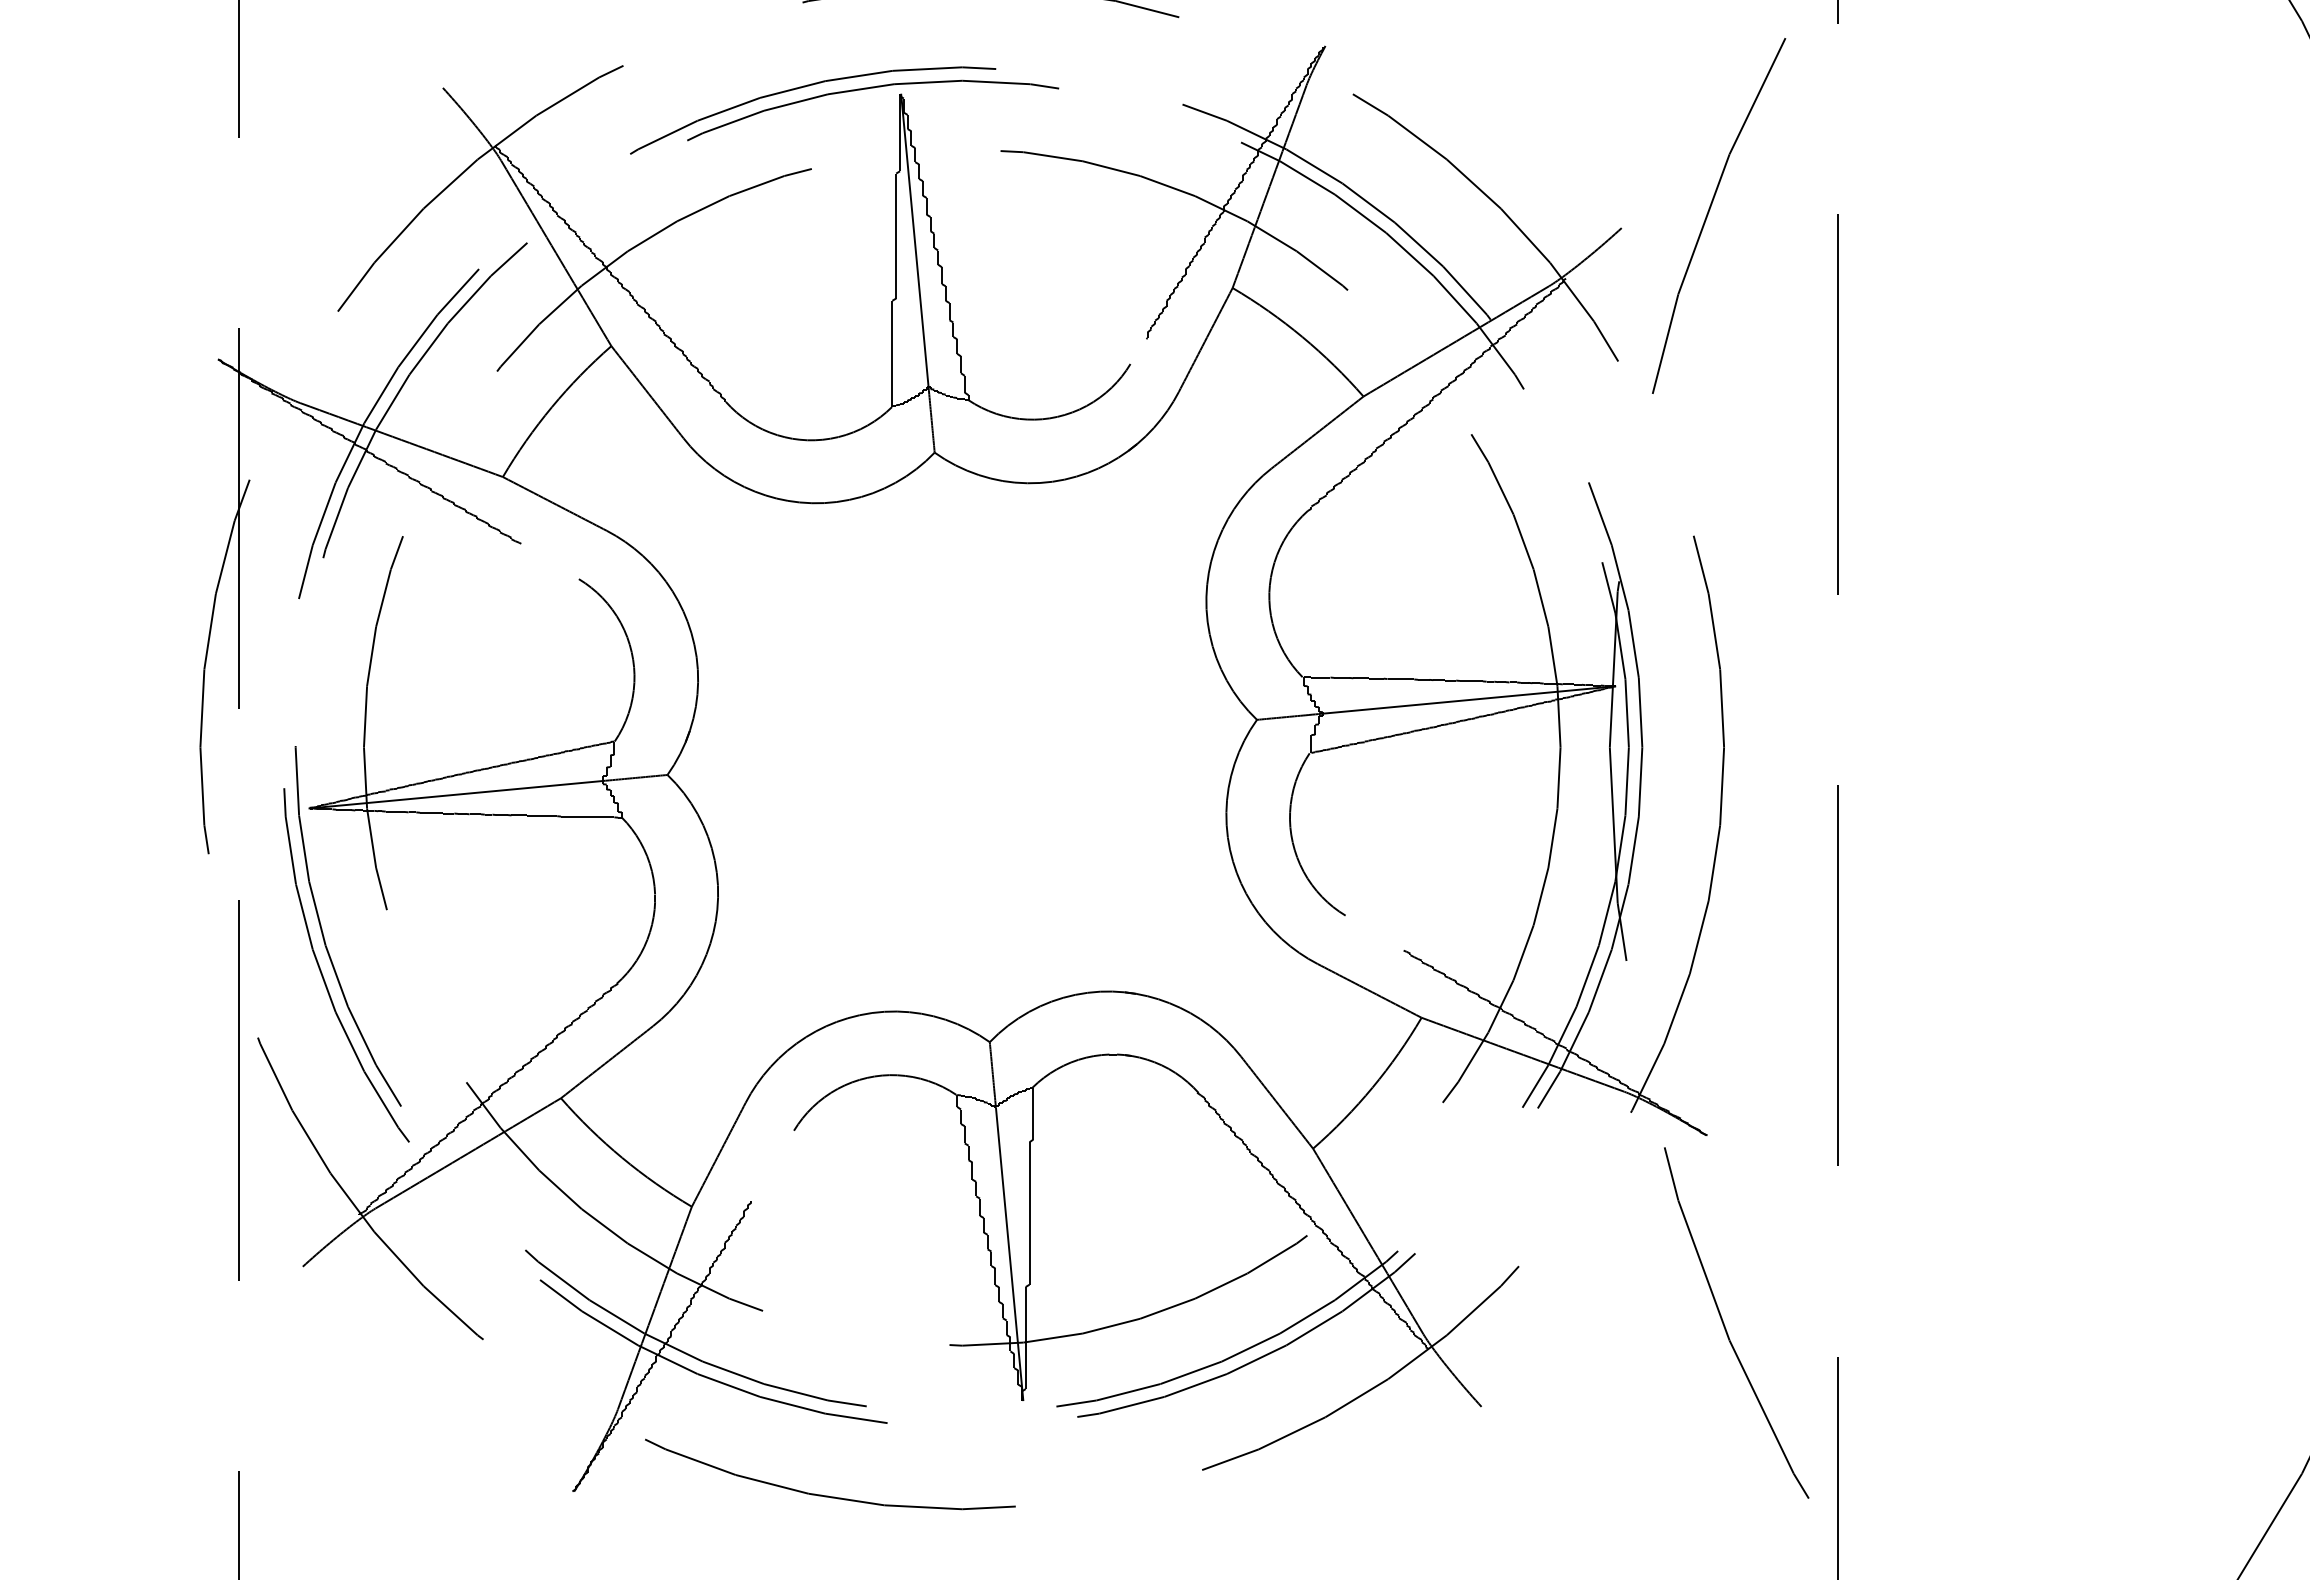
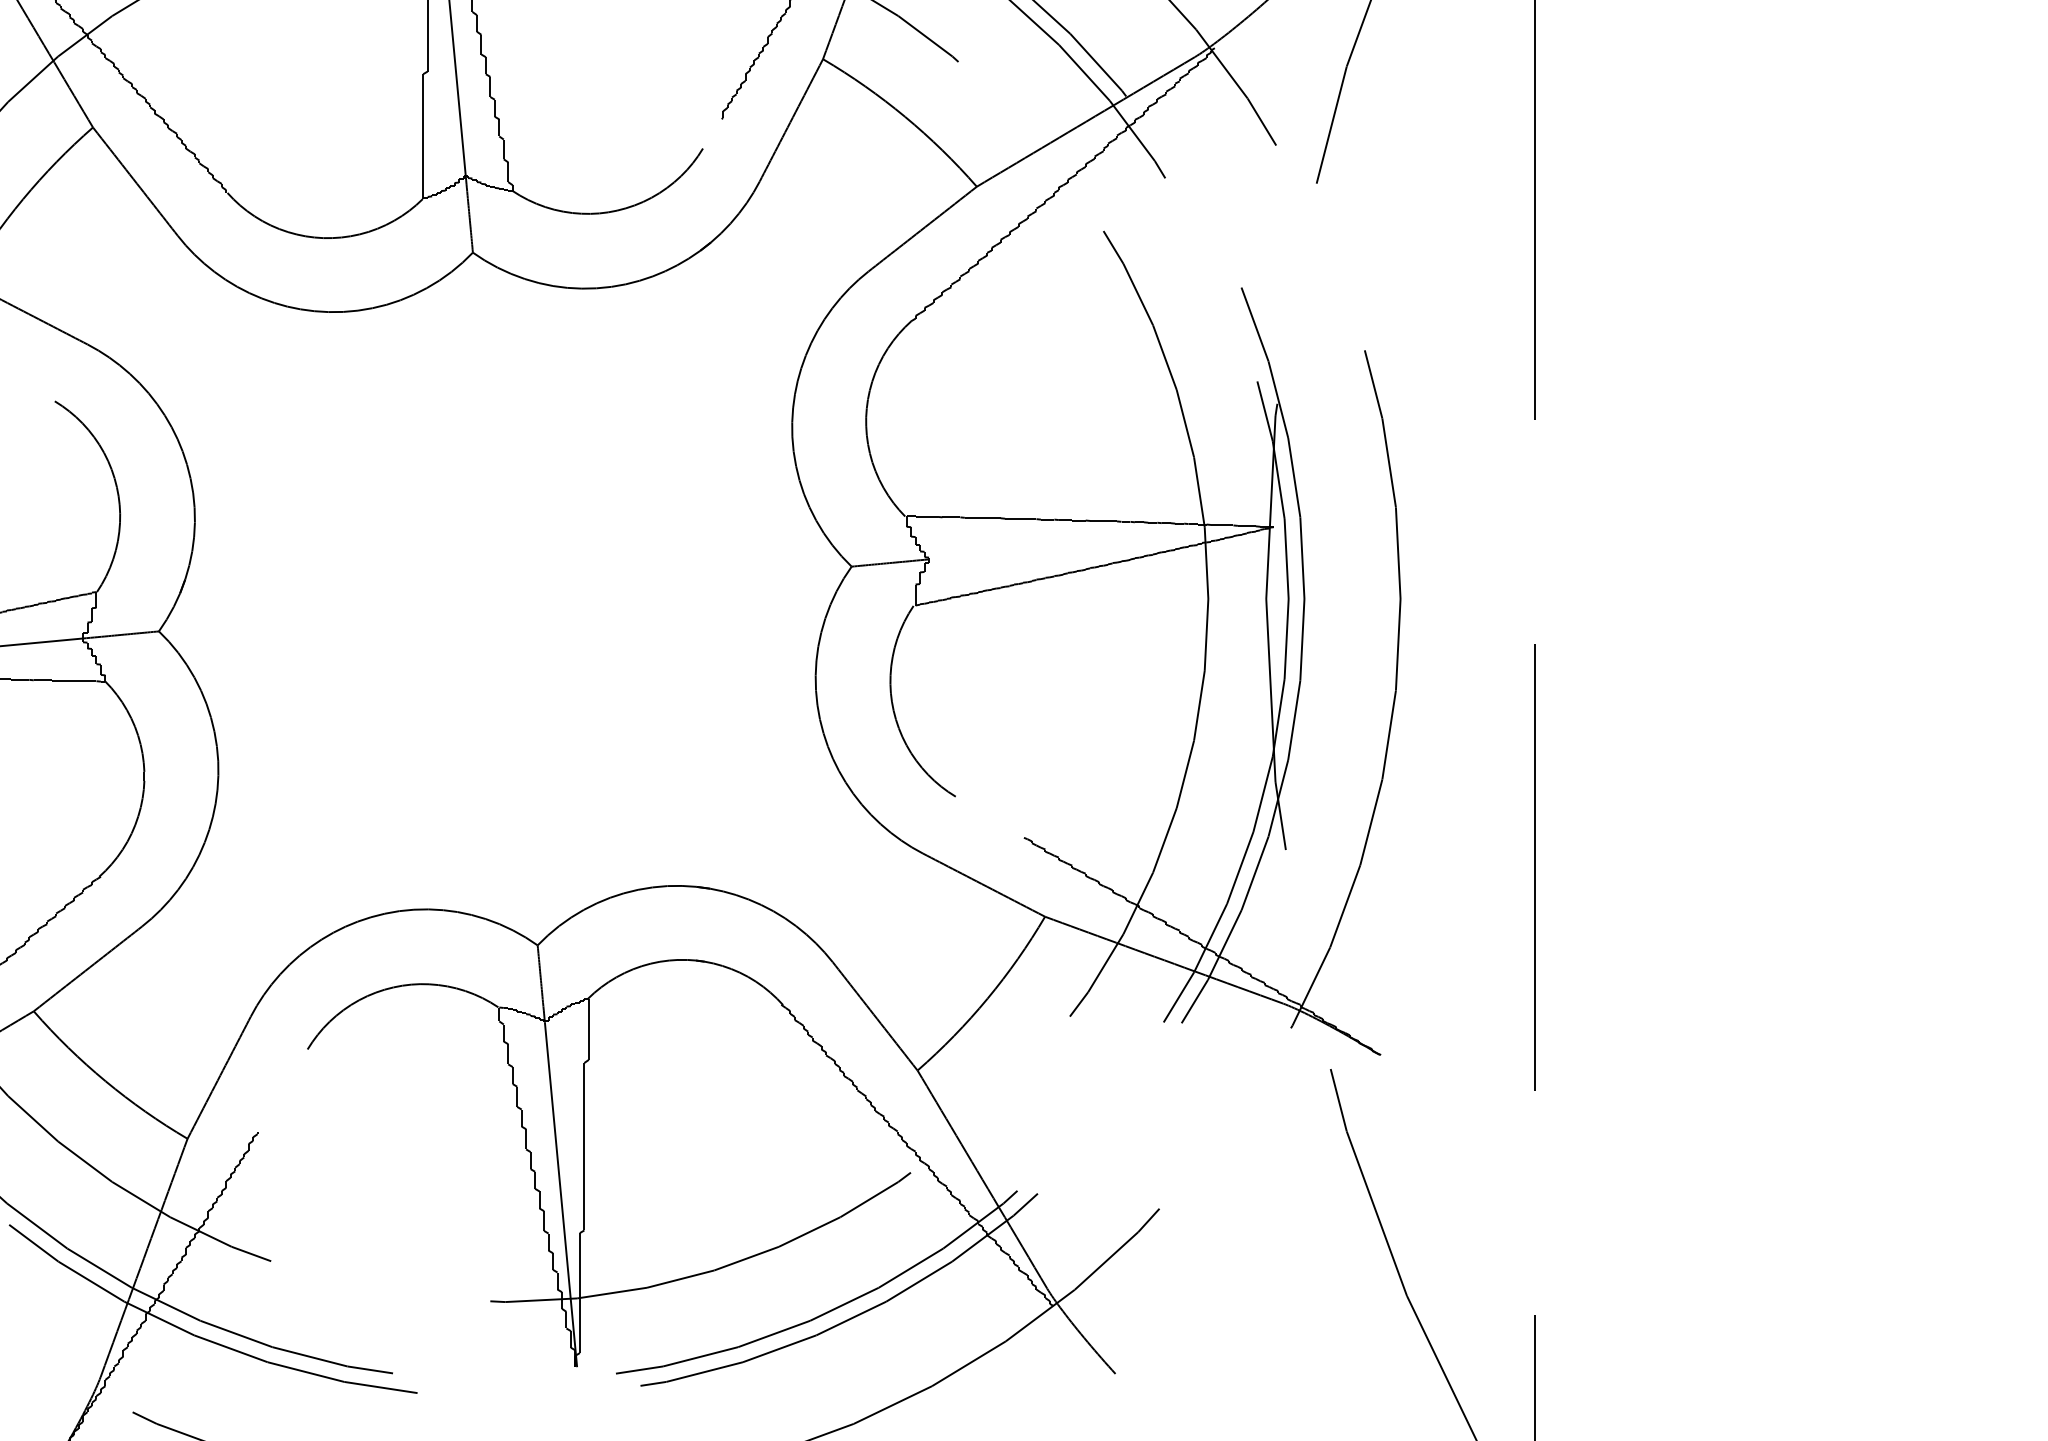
line: (1468, 699) -> (1100, 542), removed

